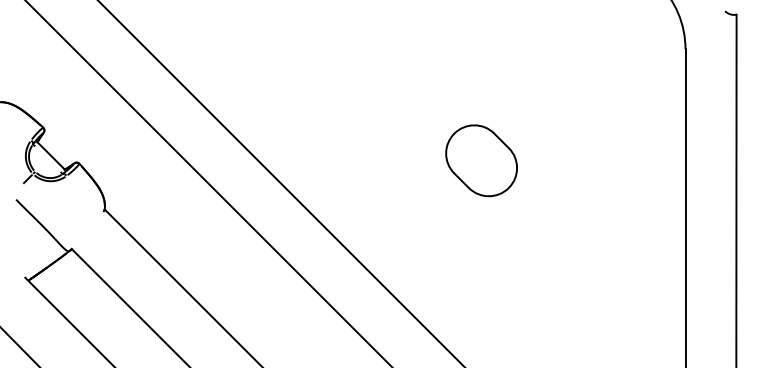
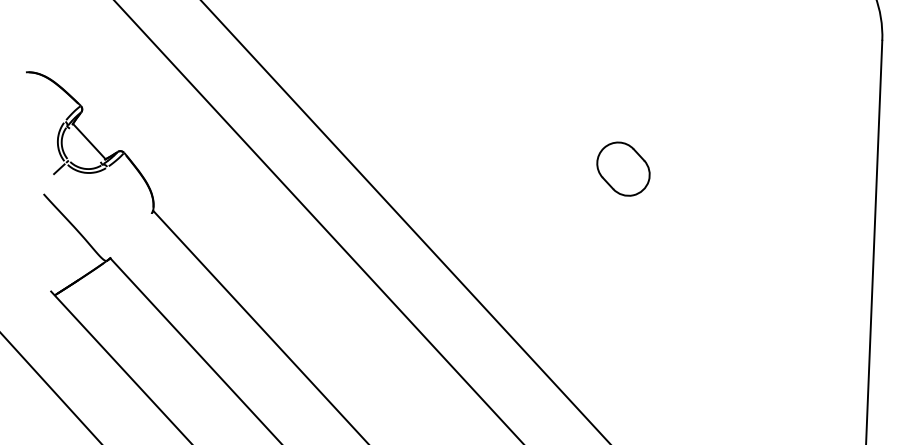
part: (481, 160) -> (623, 168), size x0.6

